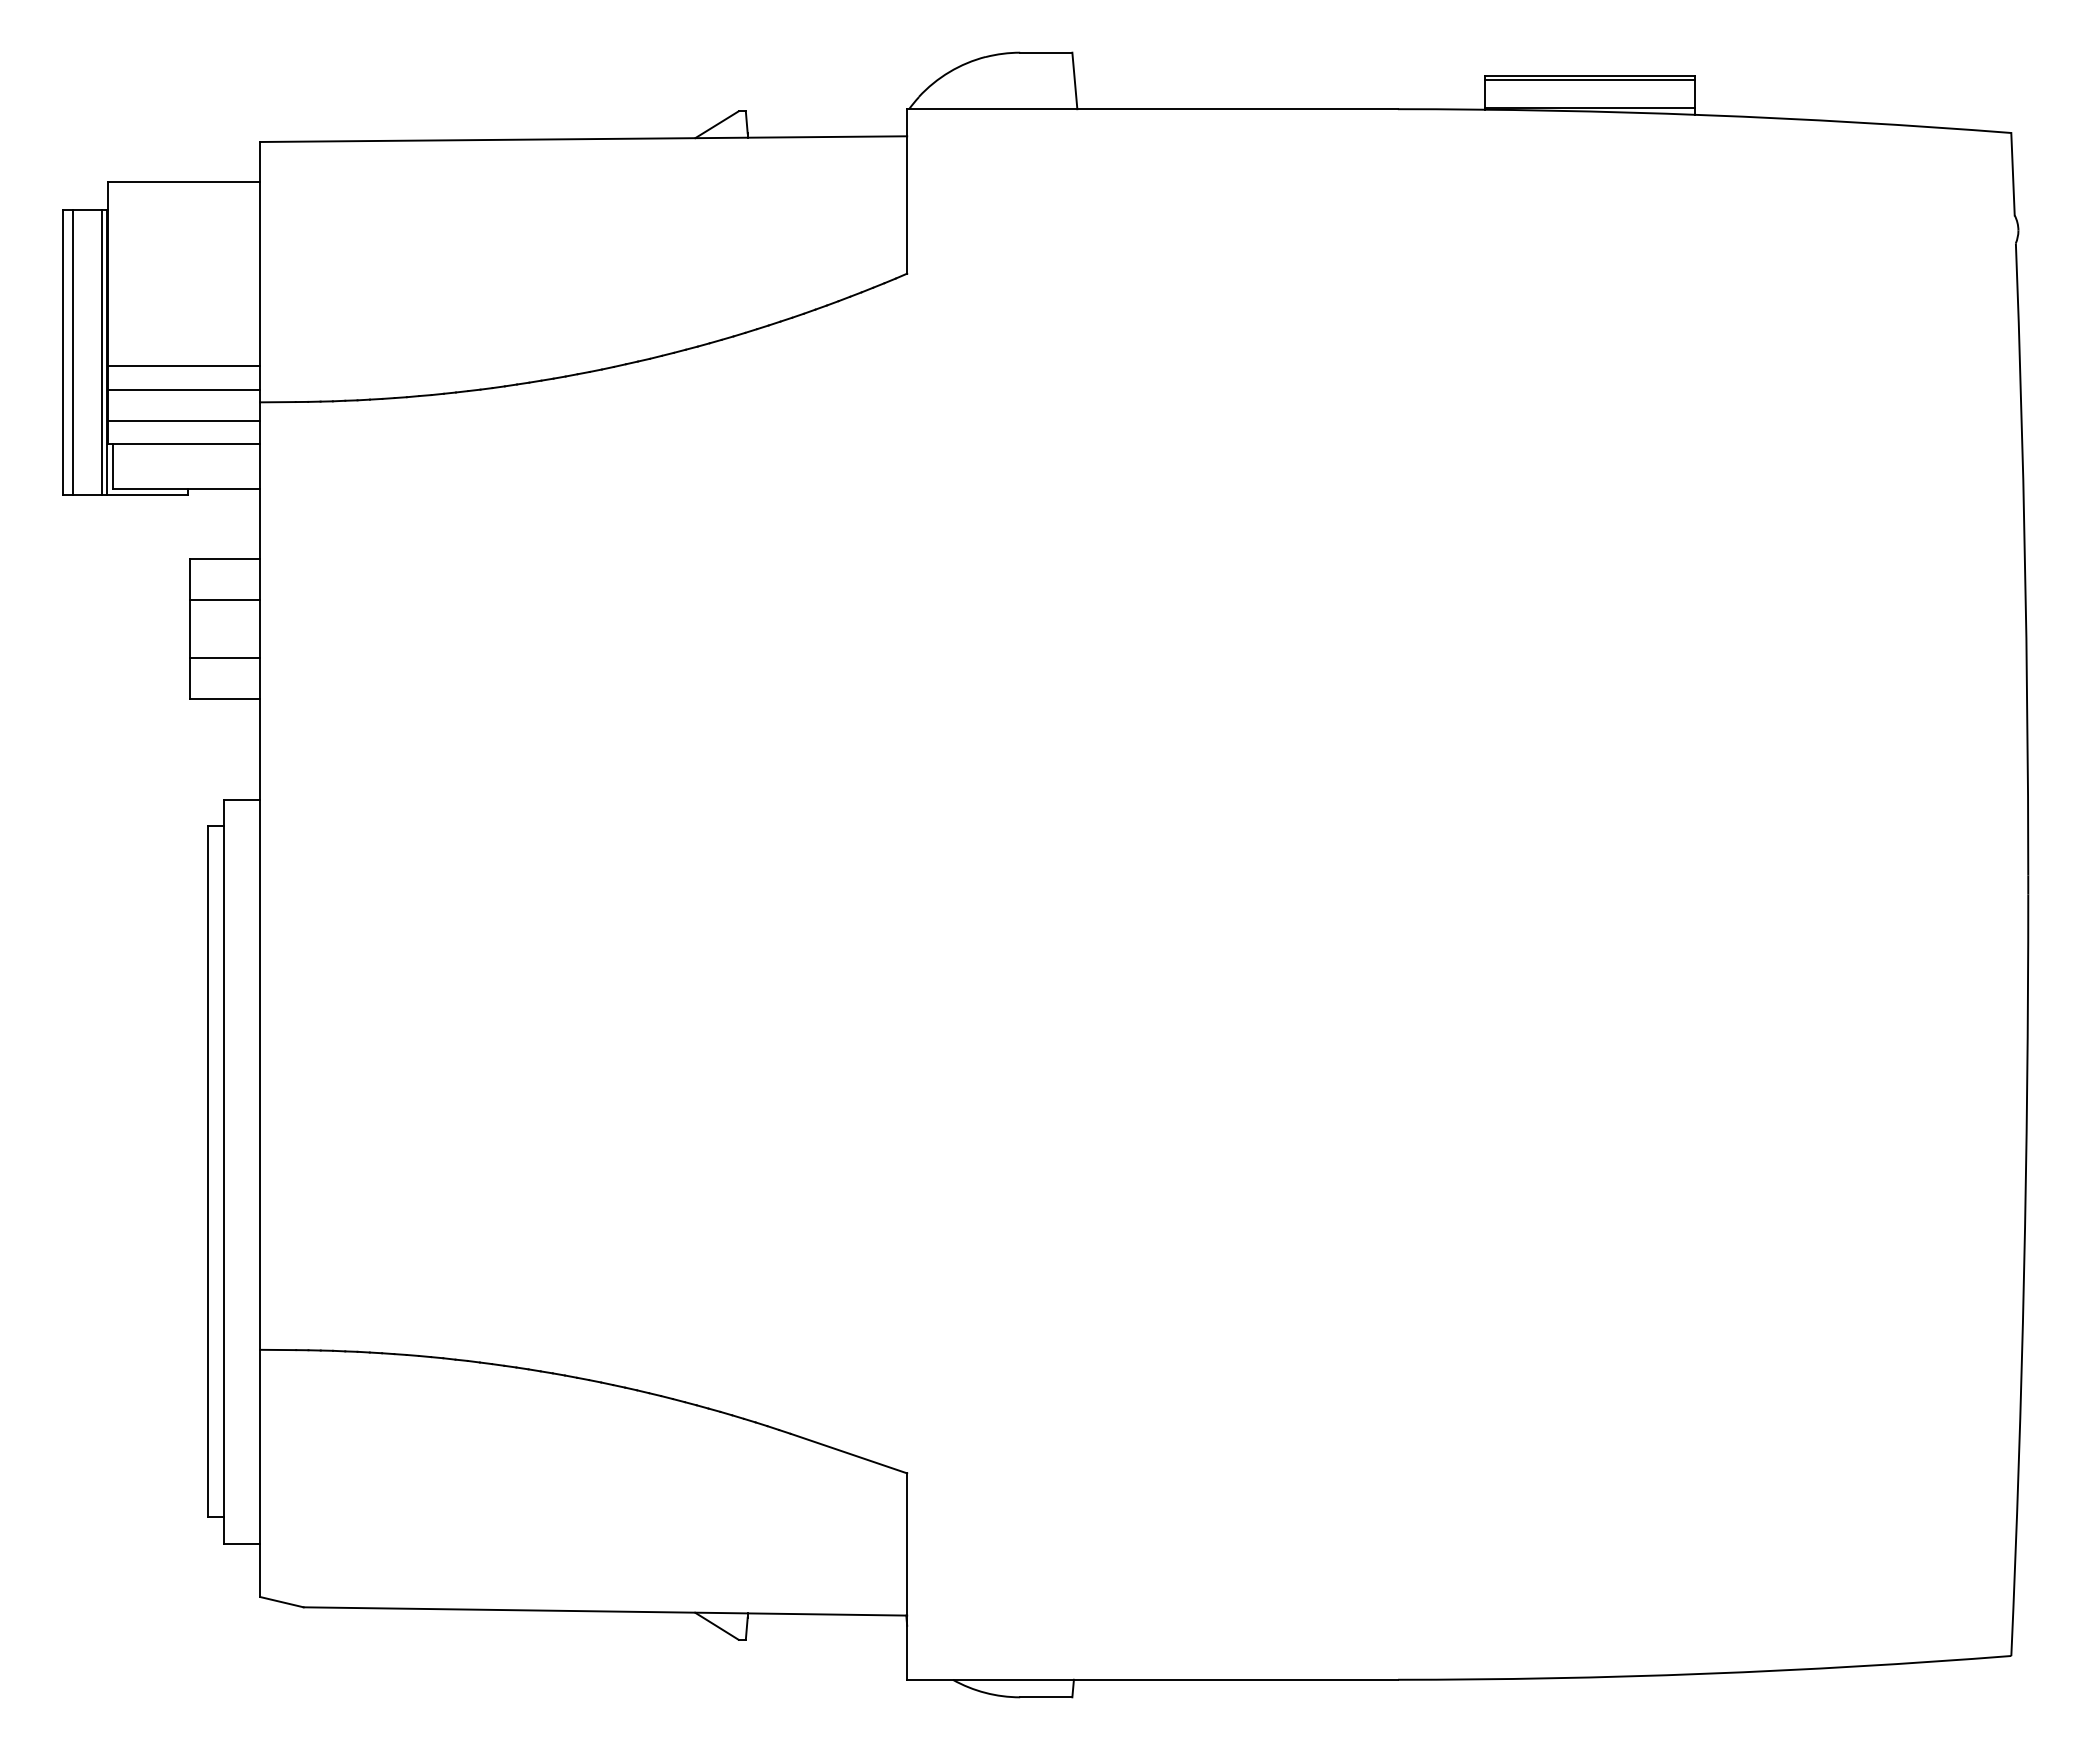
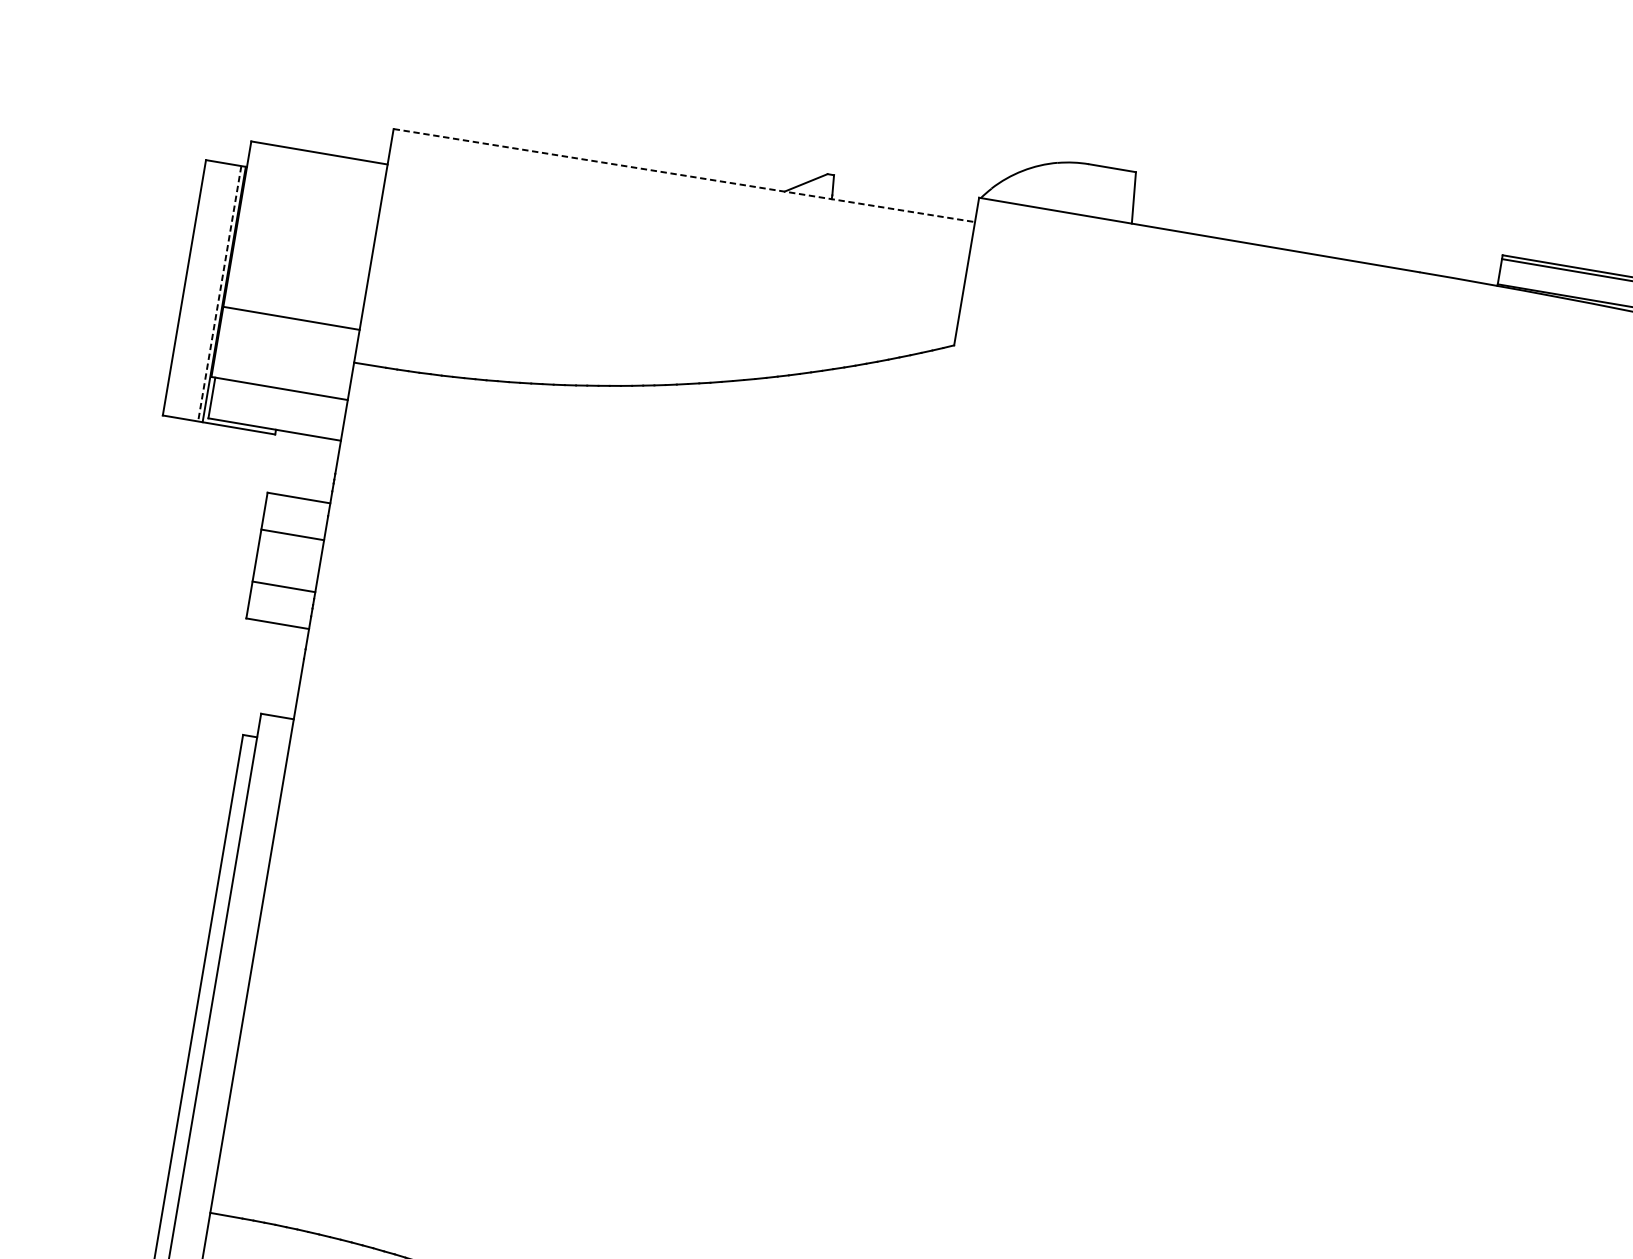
line: (584, 139) -> (684, 176), solid -> dashed
line: (72, 352) -> (193, 289), removed
line: (102, 352) -> (220, 293), solid -> dashed
line: (184, 389) -> (288, 339), removed
line: (184, 421) -> (283, 368), removed

